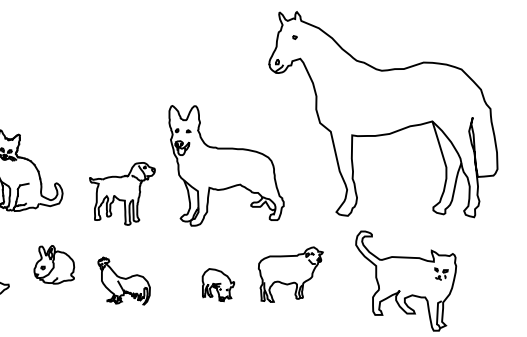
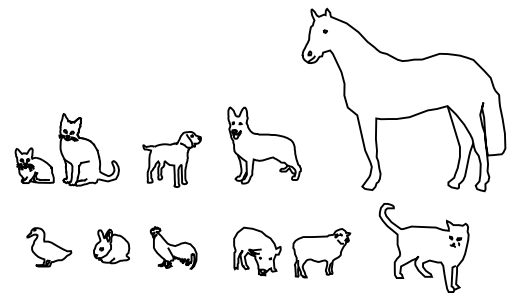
part: (226, 165) -> (264, 145), size x0.71
part: (121, 193) -> (171, 159), moved
part: (54, 264) -> (111, 246), moved
part: (290, 274) -> (321, 253), moved
part: (218, 285) -> (257, 251), size x1.67

